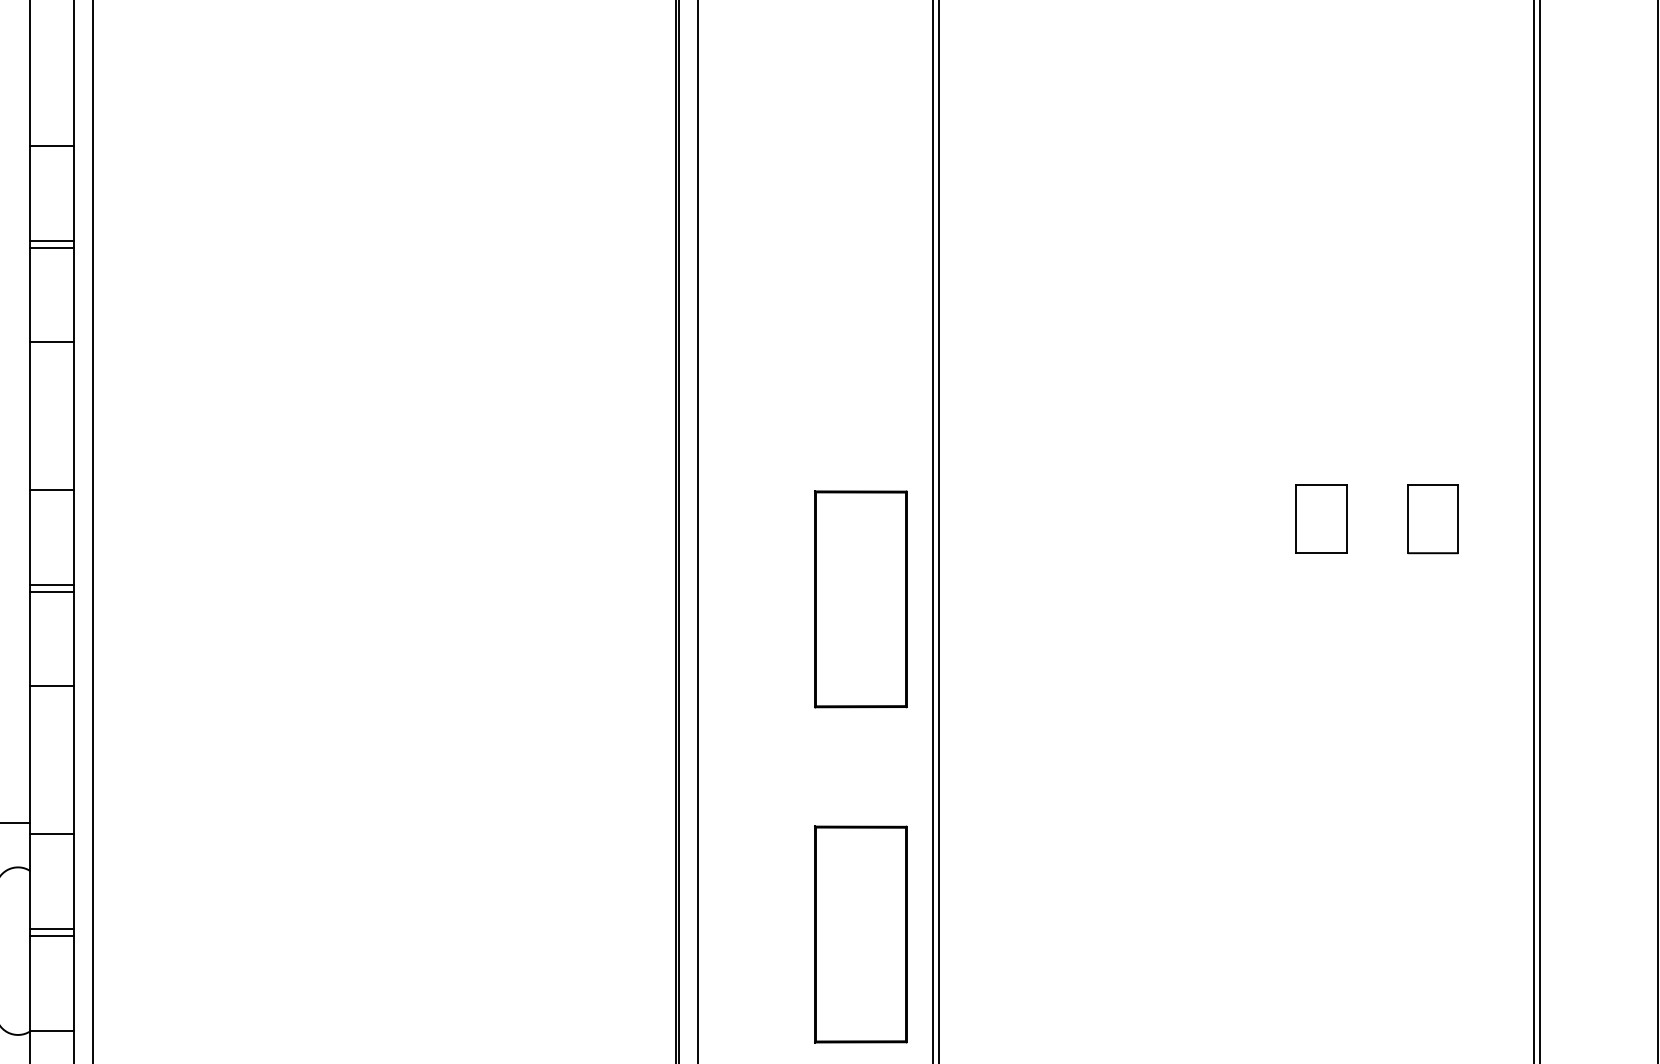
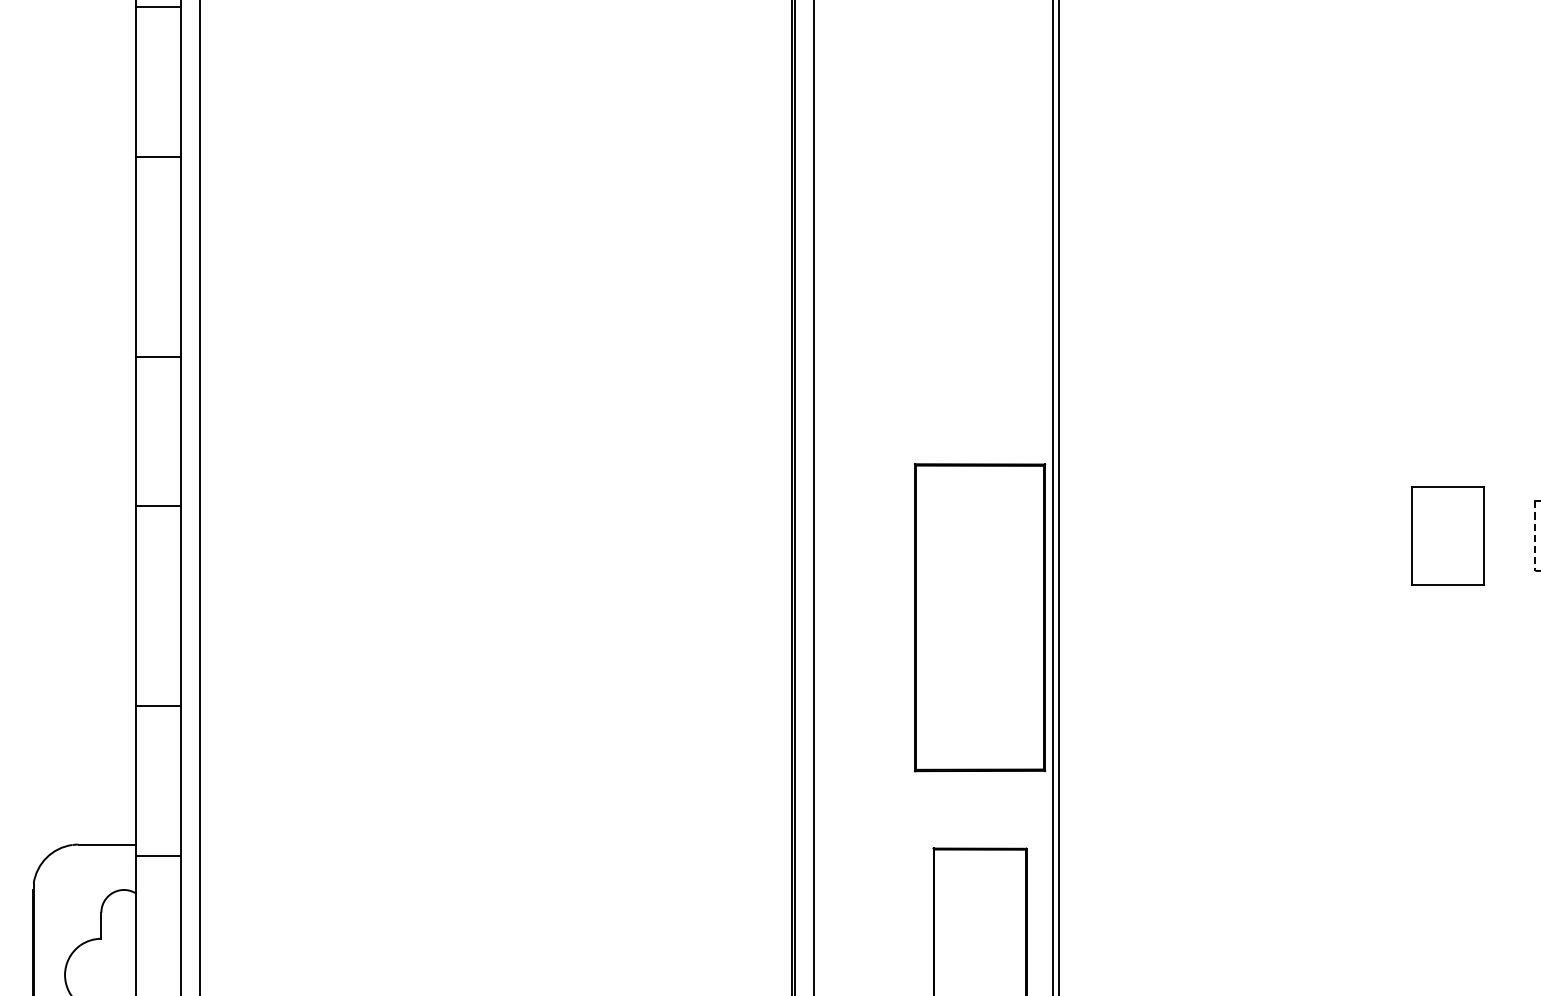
line: (51, 240) -> (158, 253), removed
line: (51, 247) -> (158, 260), removed
part: (1321, 518) -> (1447, 535), size x1.4
line: (1407, 519) -> (1535, 536), solid -> dashed
line: (51, 584) -> (158, 602), removed
line: (51, 591) -> (158, 609), removed
part: (860, 599) -> (979, 617), size x1.4
line: (51, 928) -> (158, 952), removed
line: (51, 935) -> (158, 959), removed

